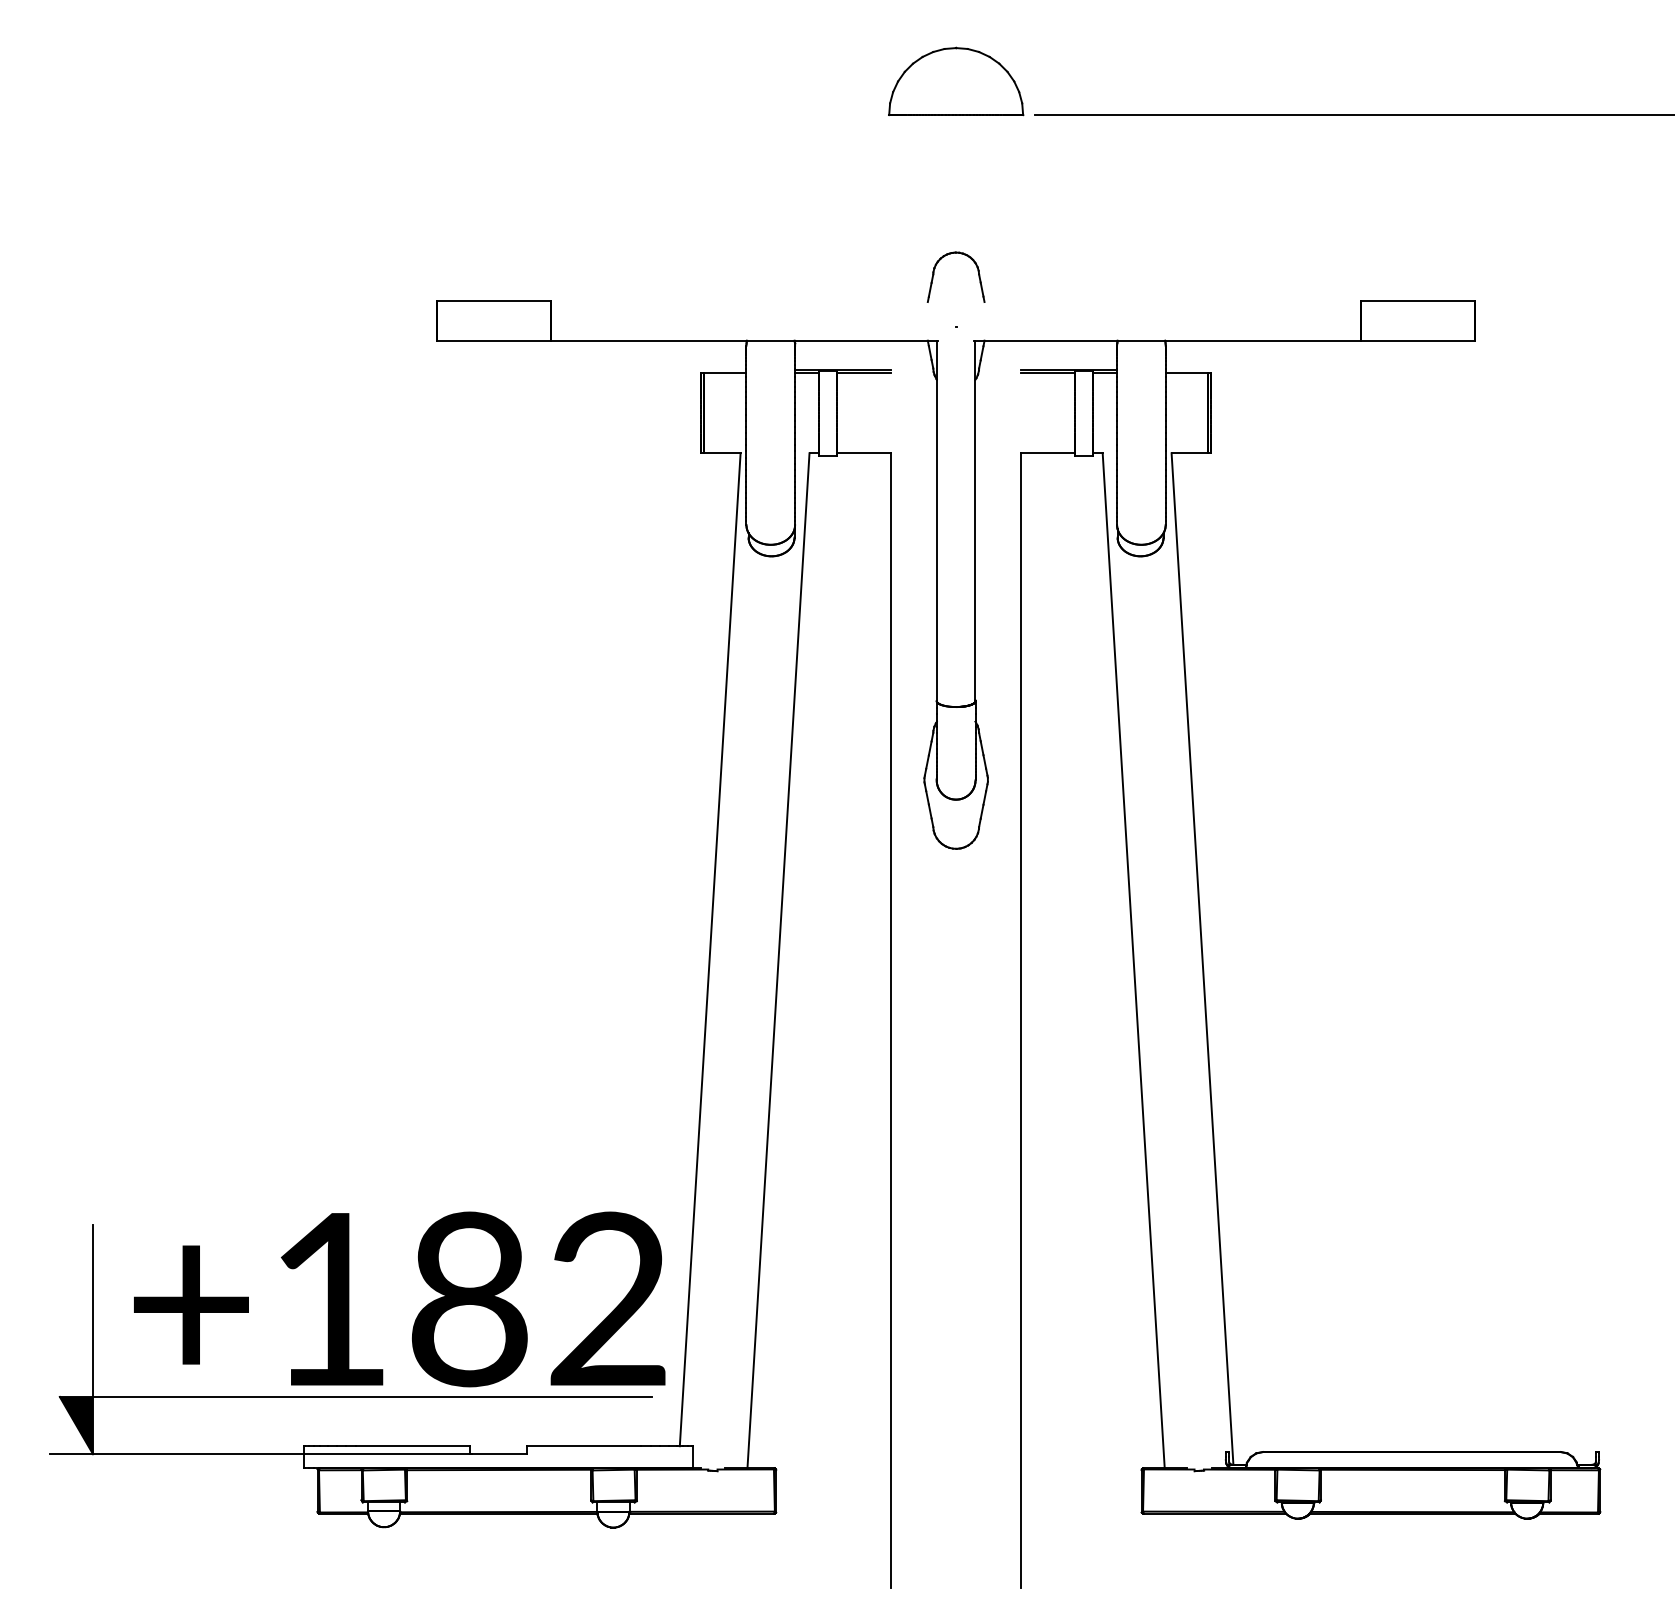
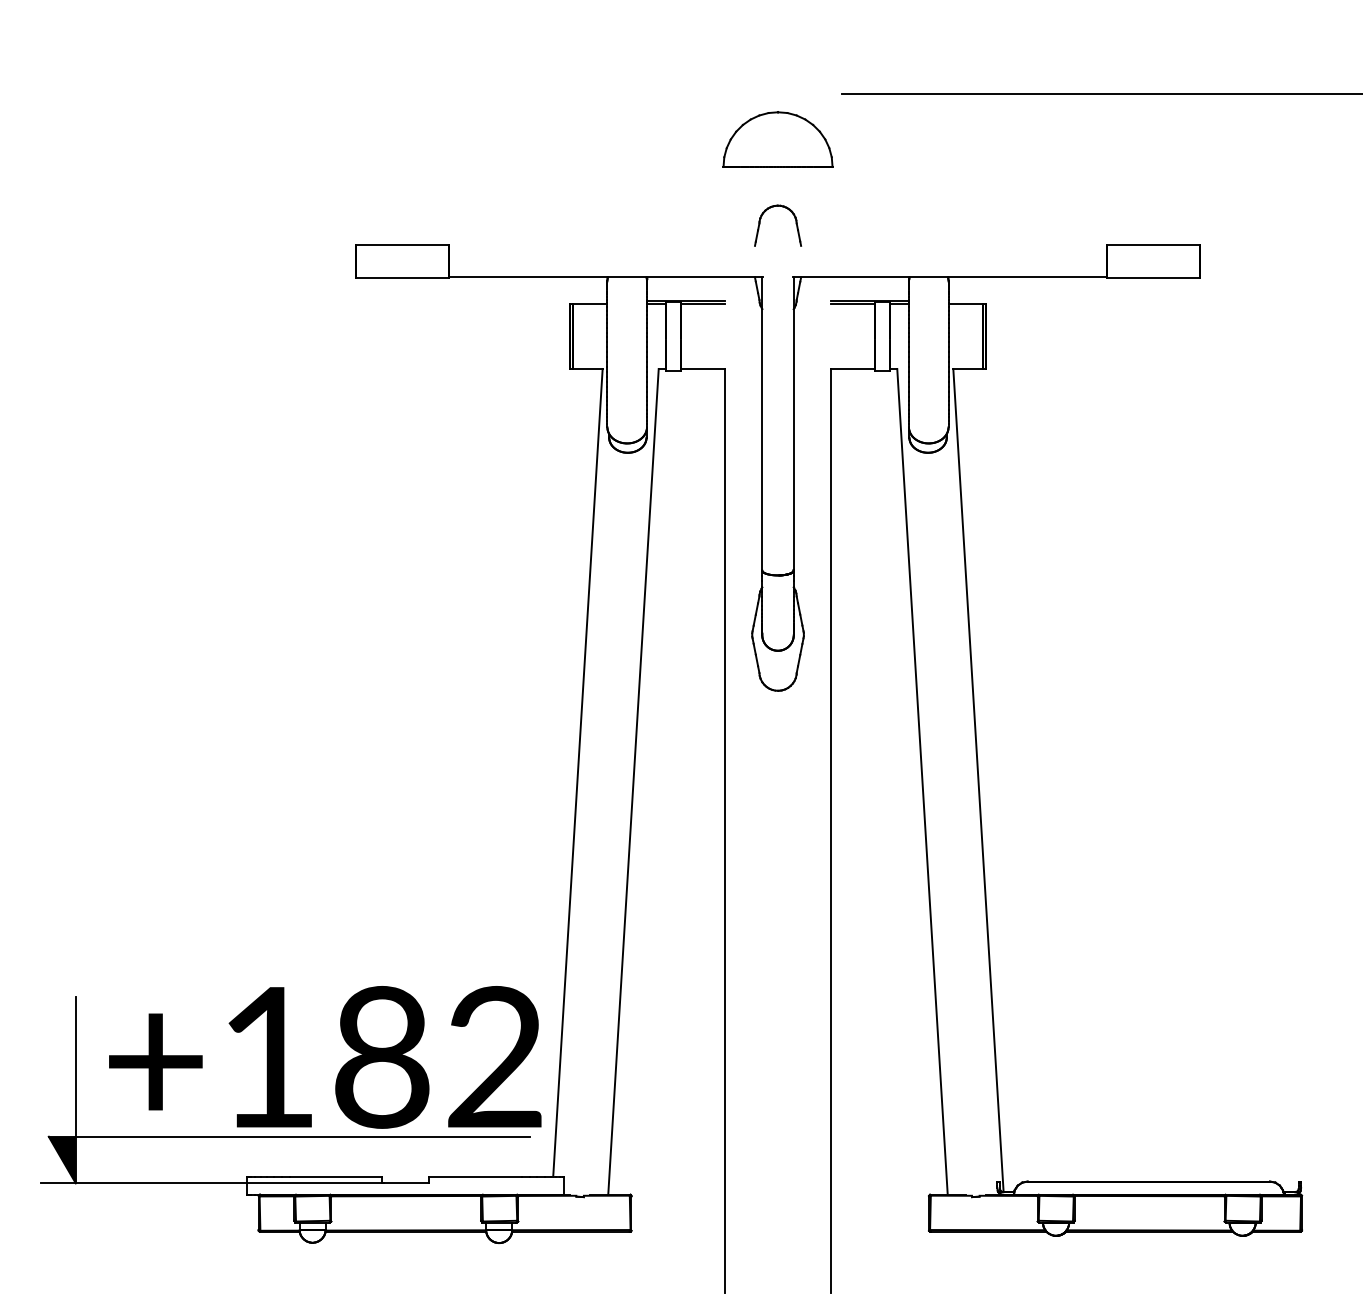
part: (955, 81) -> (777, 139), moved

